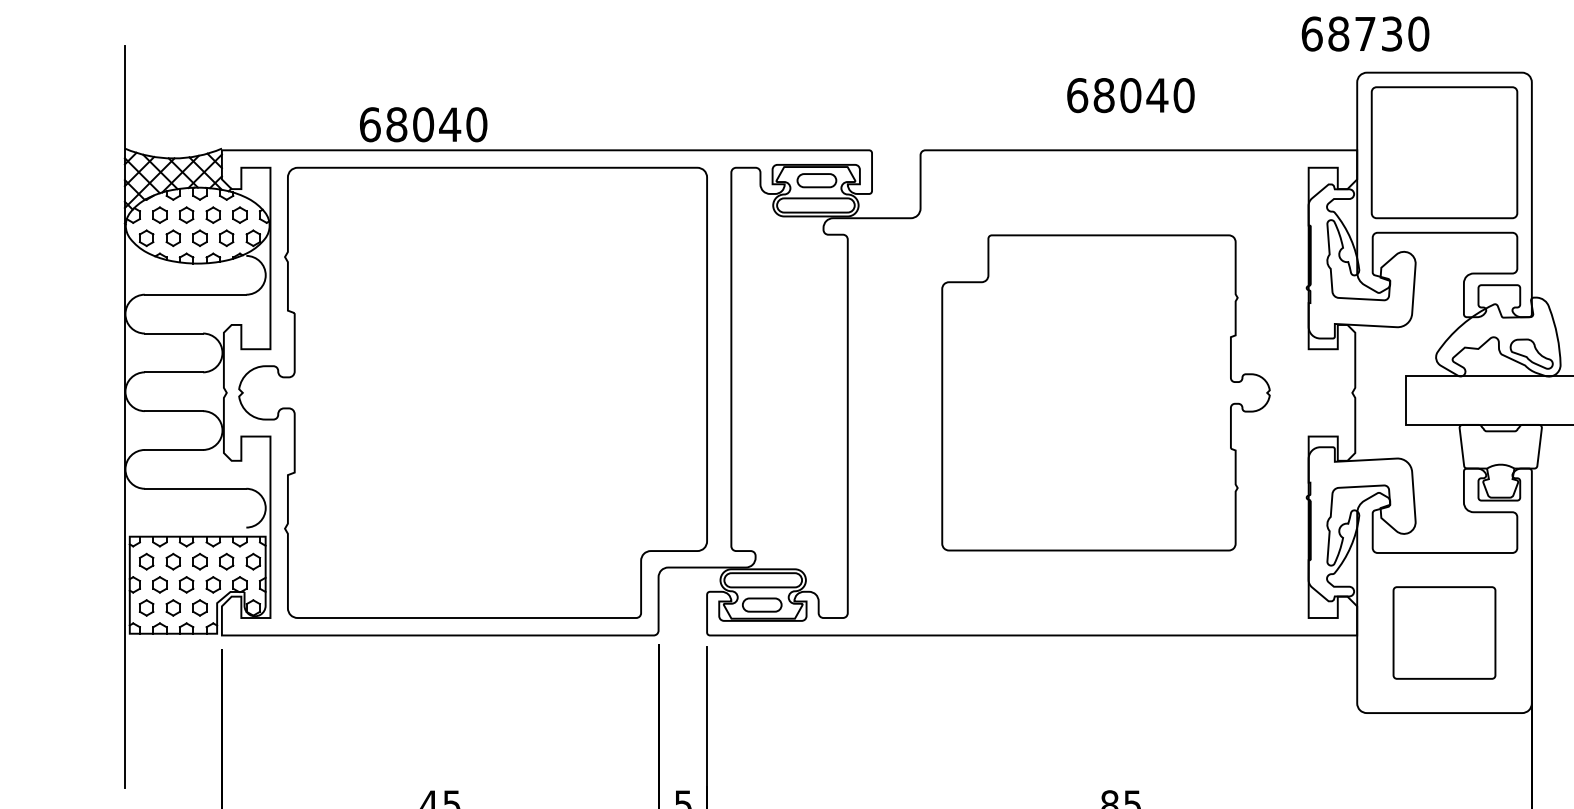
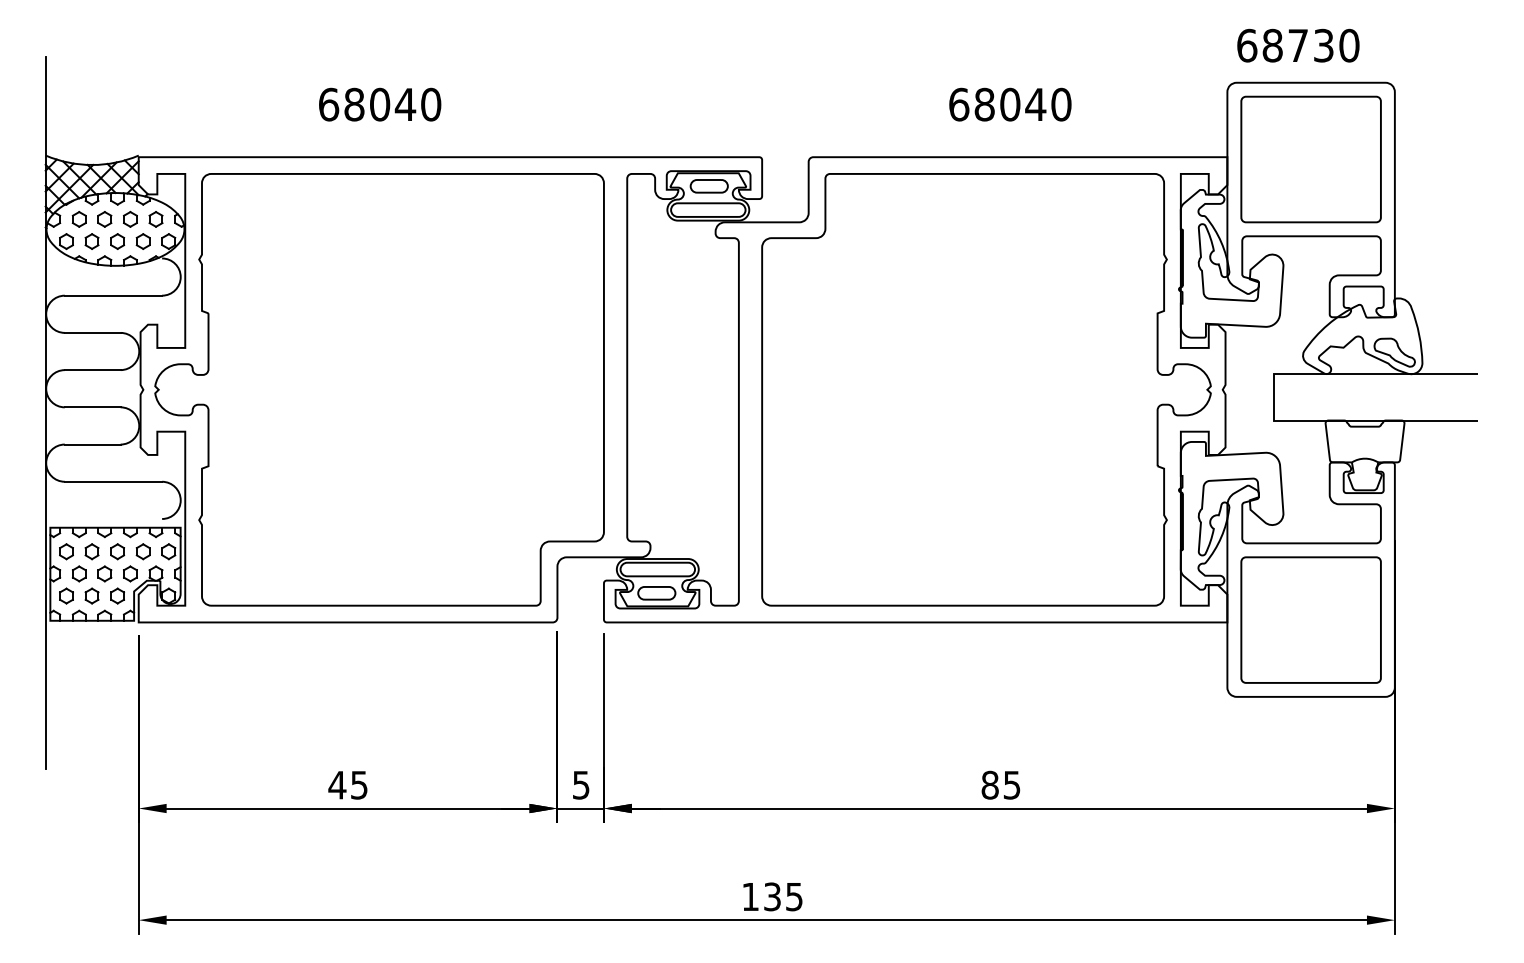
text: (1365, 33) -> (1298, 45), moved
text: (424, 124) -> (380, 104), moved
part: (1106, 392) -> (986, 389), size x1.43
part: (1443, 632) -> (1310, 619), size x1.43

